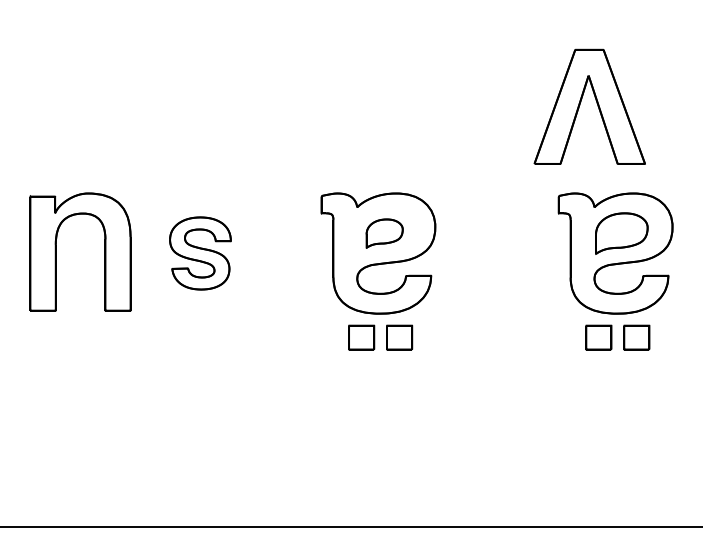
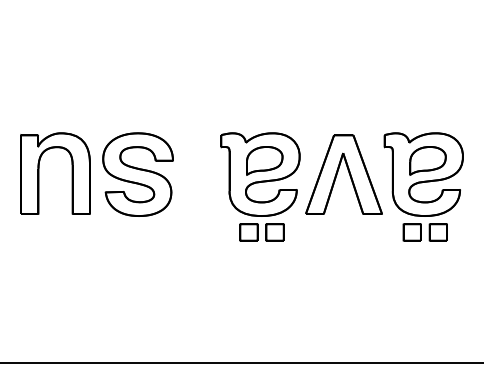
part: (589, 106) -> (343, 174), moved
part: (384, 232) -> (264, 160), size x1.43
part: (199, 253) -> (137, 174), size x1.67

